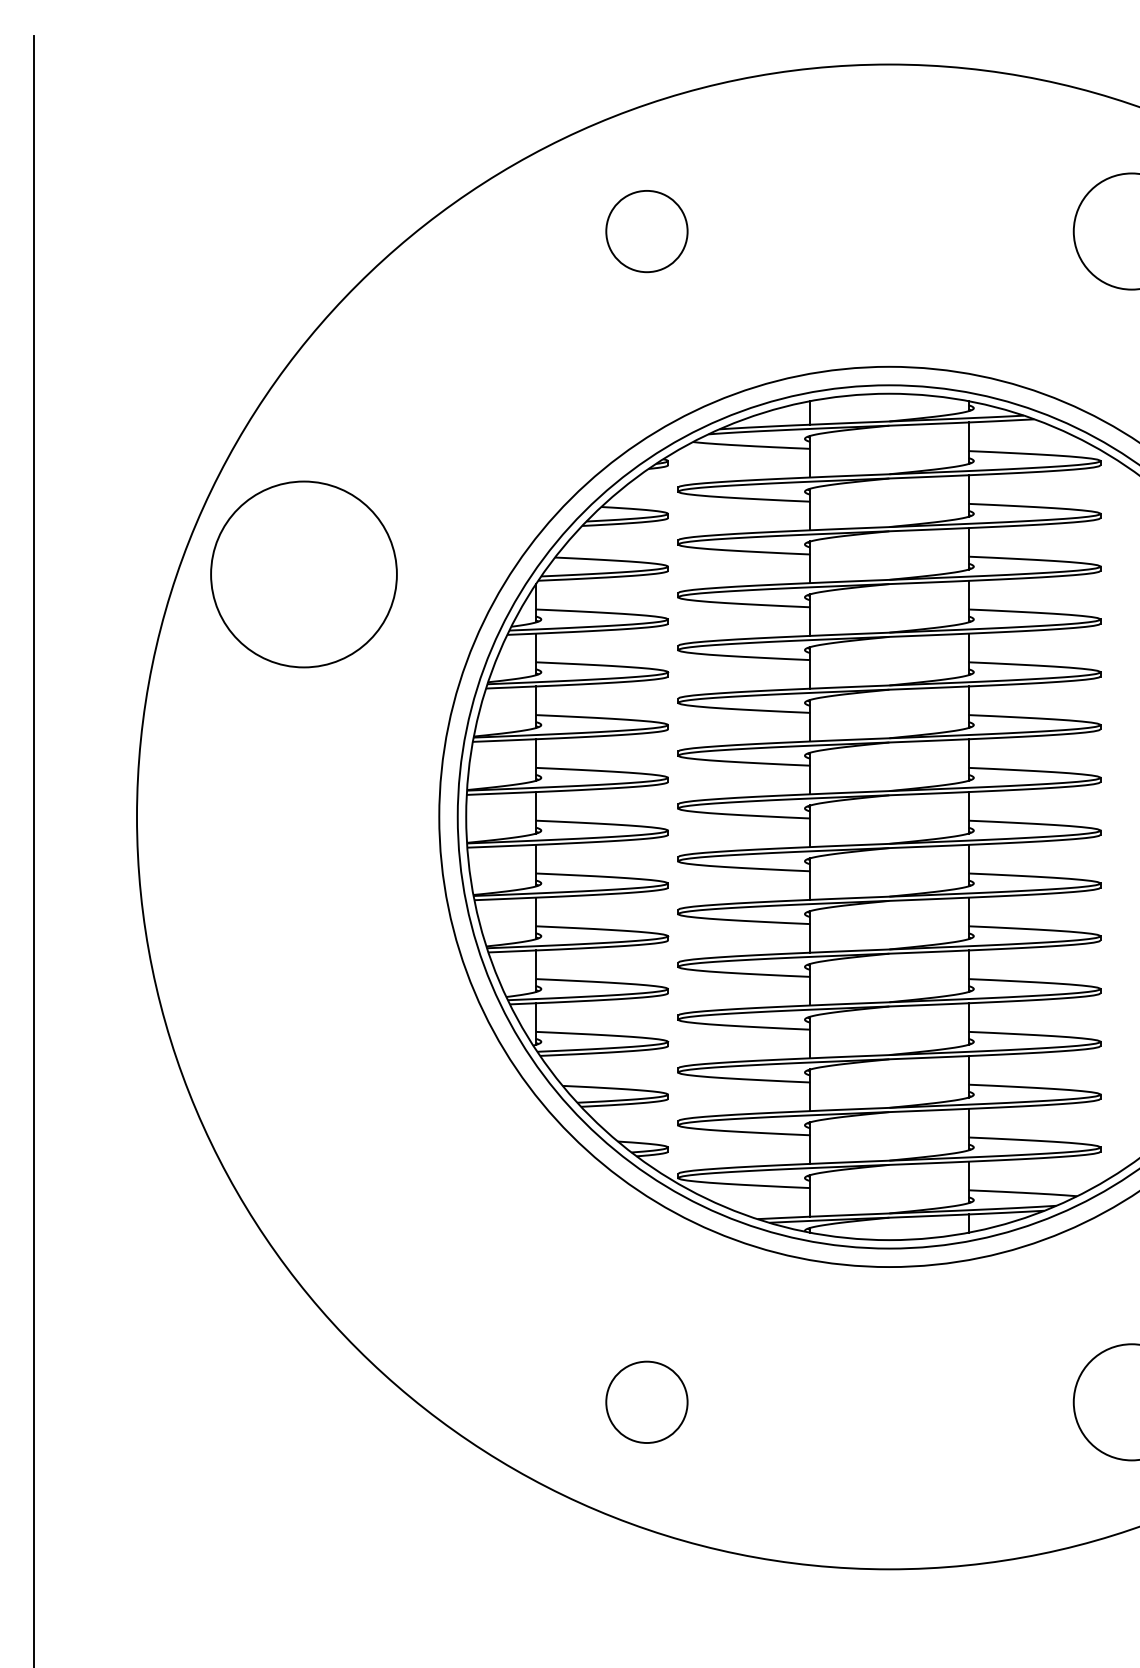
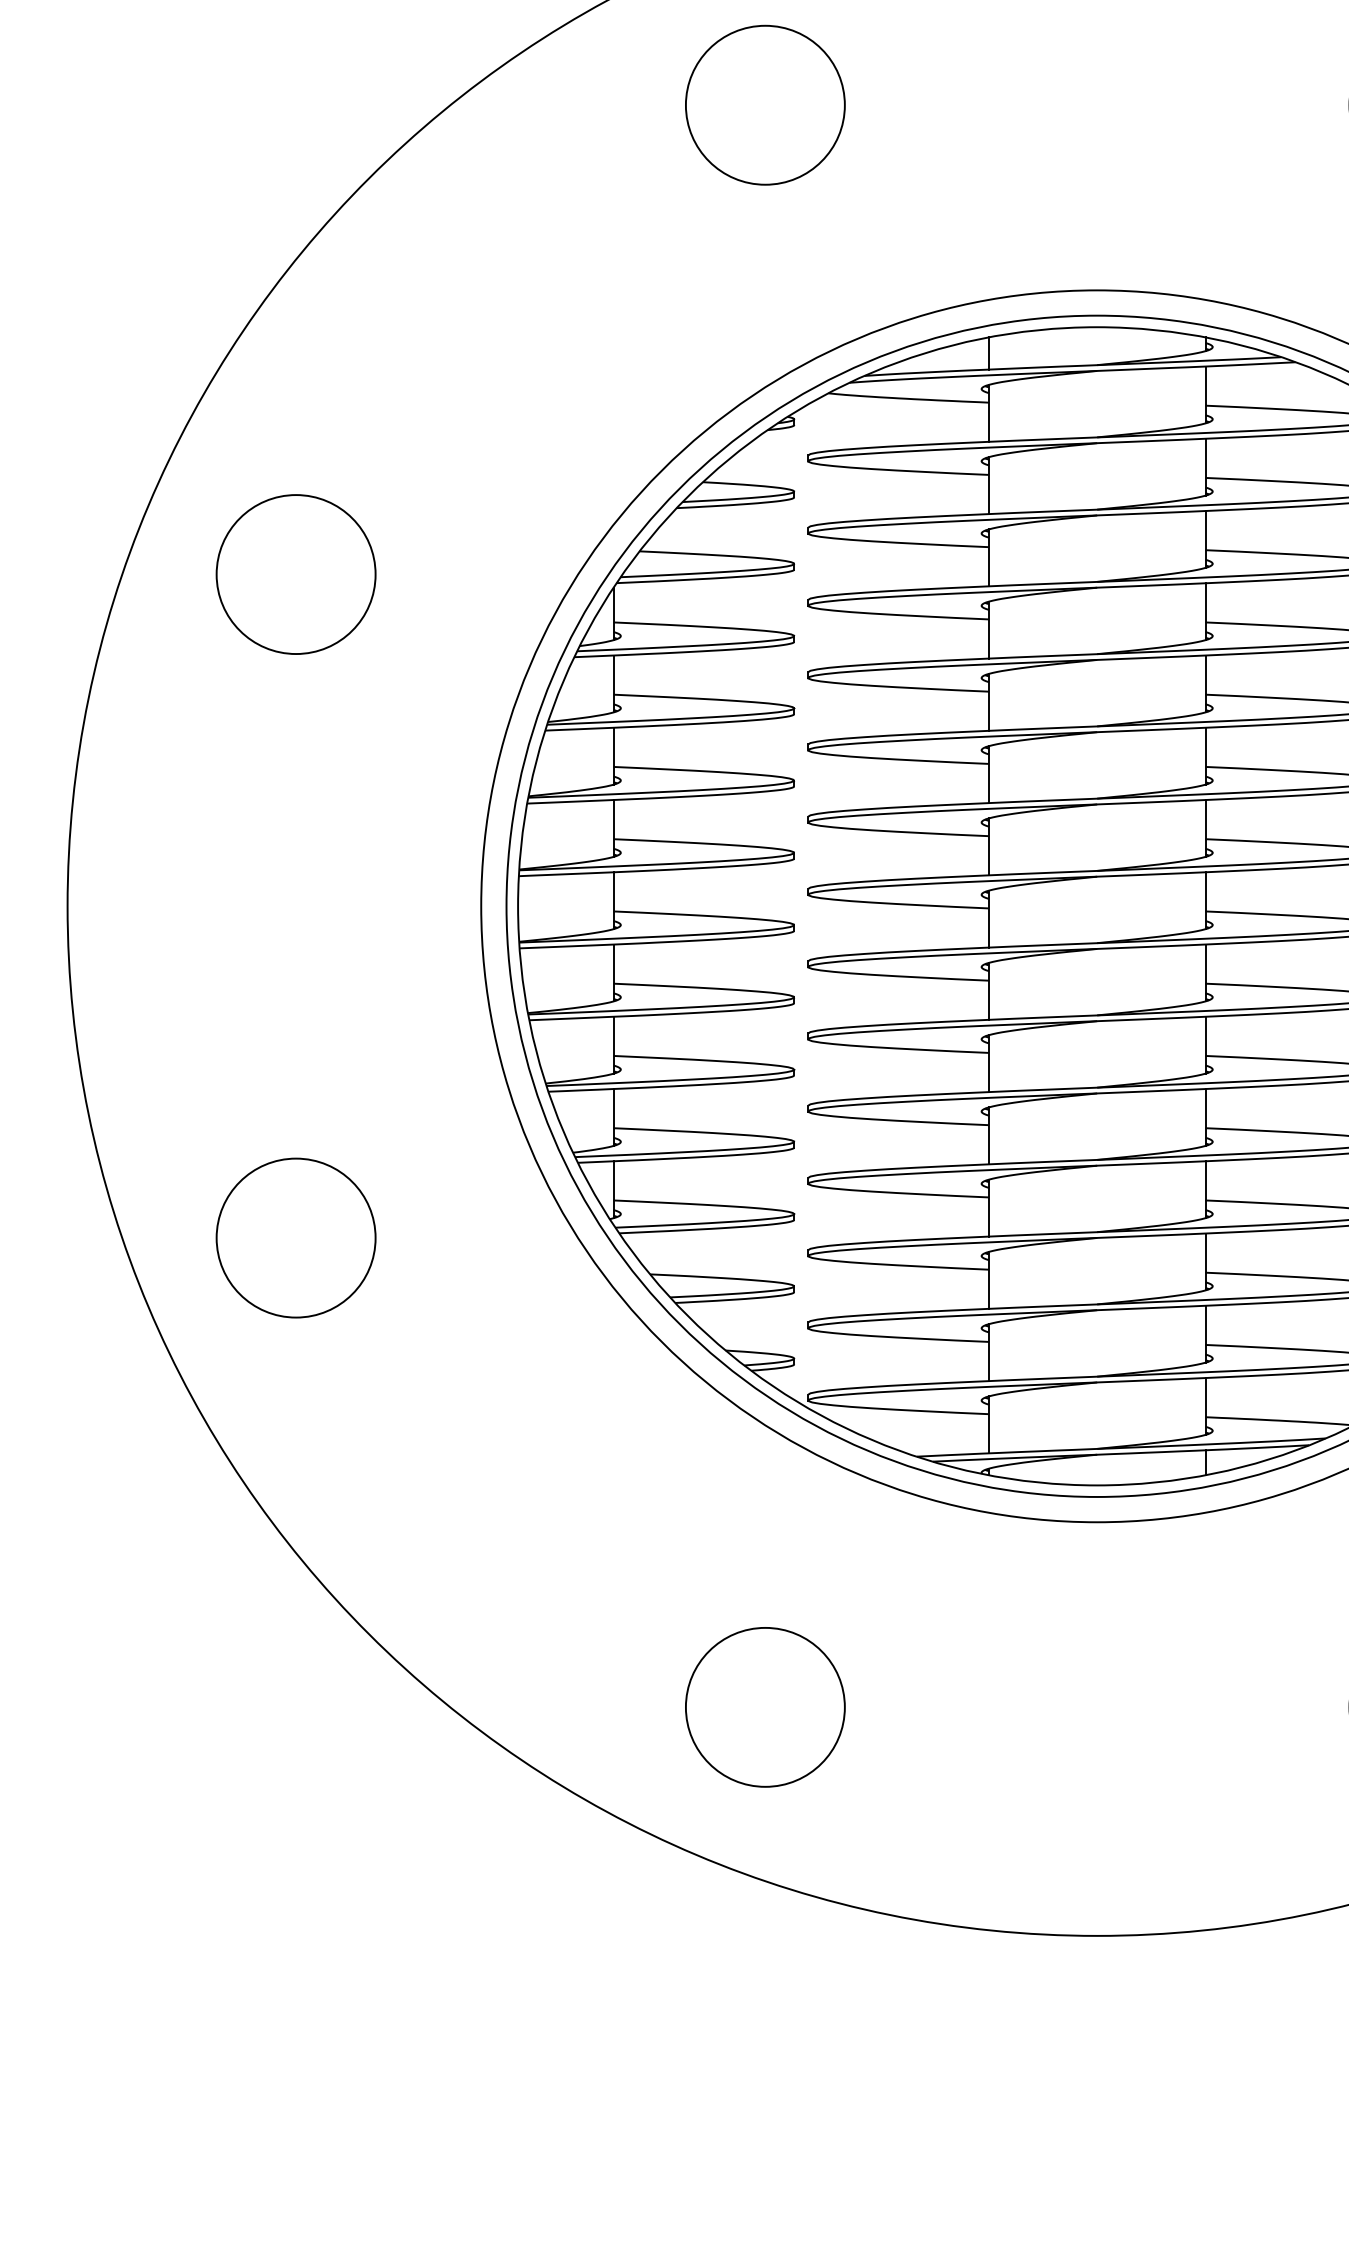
circle: (646, 231) -> (764, 105), size x1.43
circle: (303, 574) -> (295, 574), size x0.62
circle: (303, 1059) -> (295, 1238), added
circle: (646, 1402) -> (764, 1707), size x1.43

